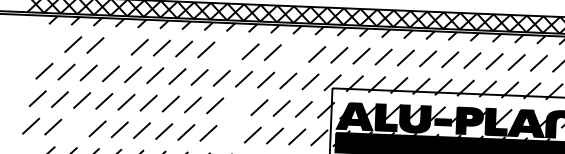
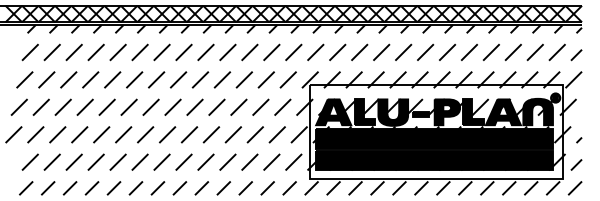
line: (50, 43) -> (29, 52), added
line: (116, 46) -> (95, 52), added
line: (227, 50) -> (205, 52), added
line: (294, 53) -> (271, 52), added
line: (236, 105) -> (216, 106), added
line: (75, 127) -> (57, 134), added
line: (230, 133) -> (211, 134), added

